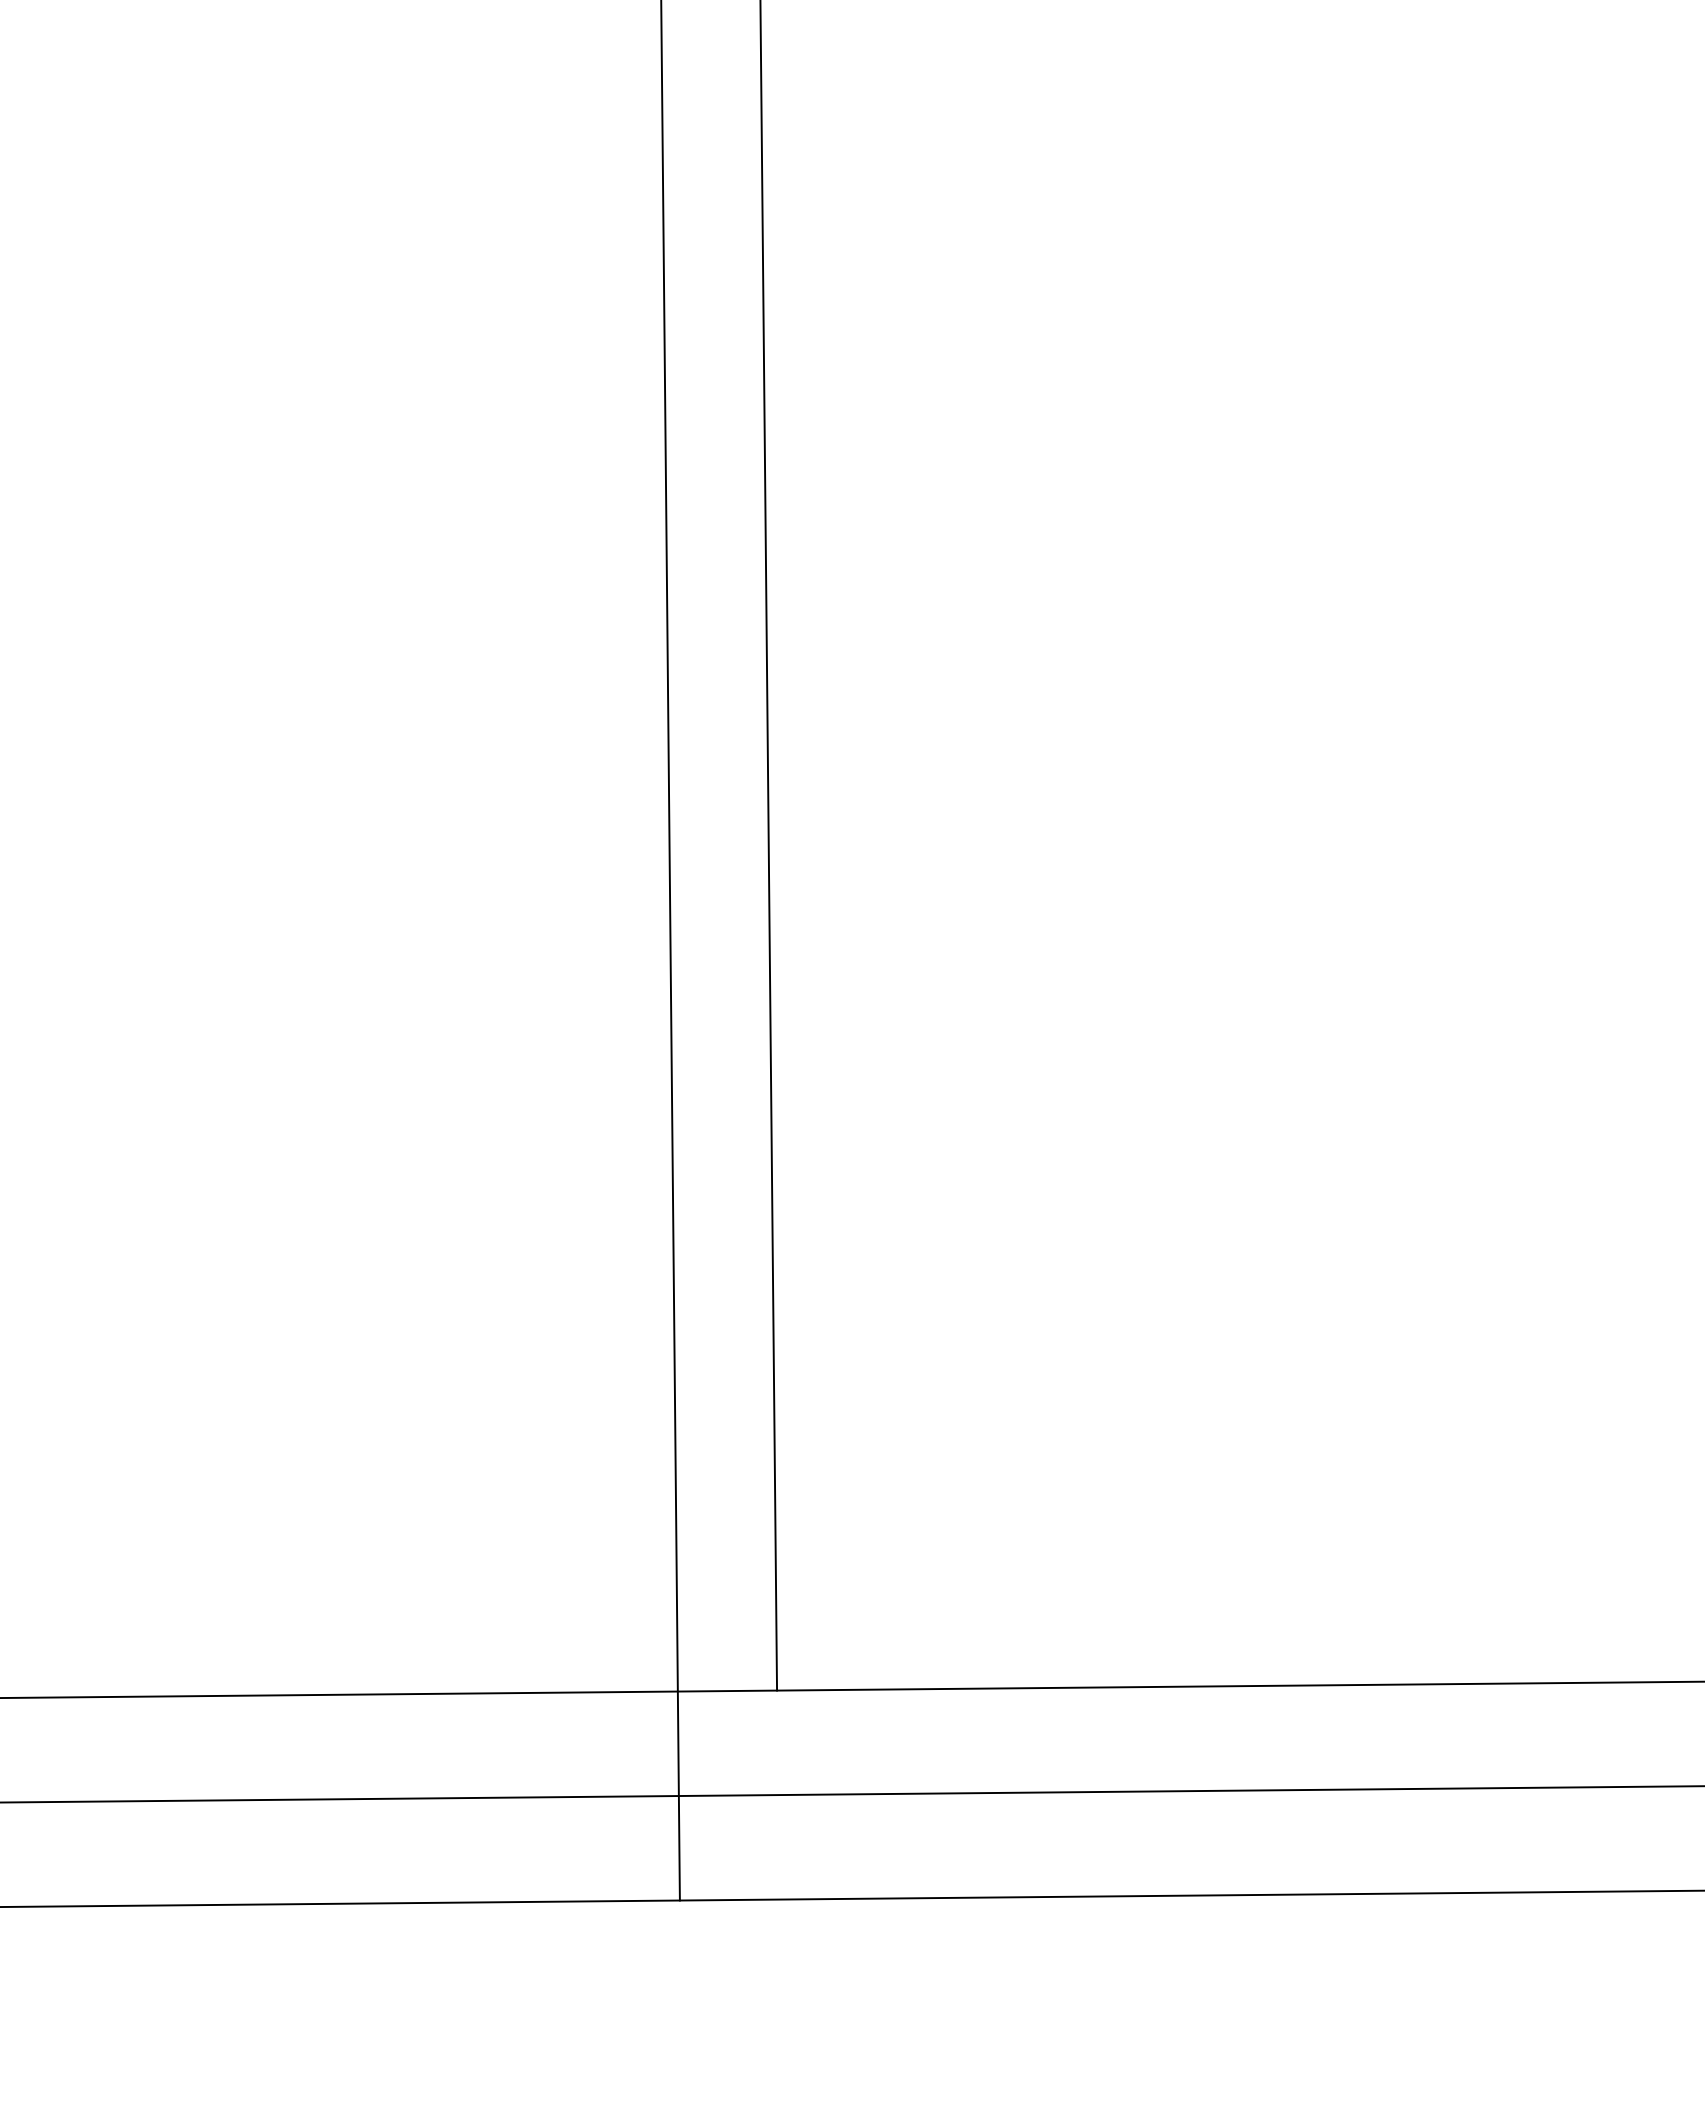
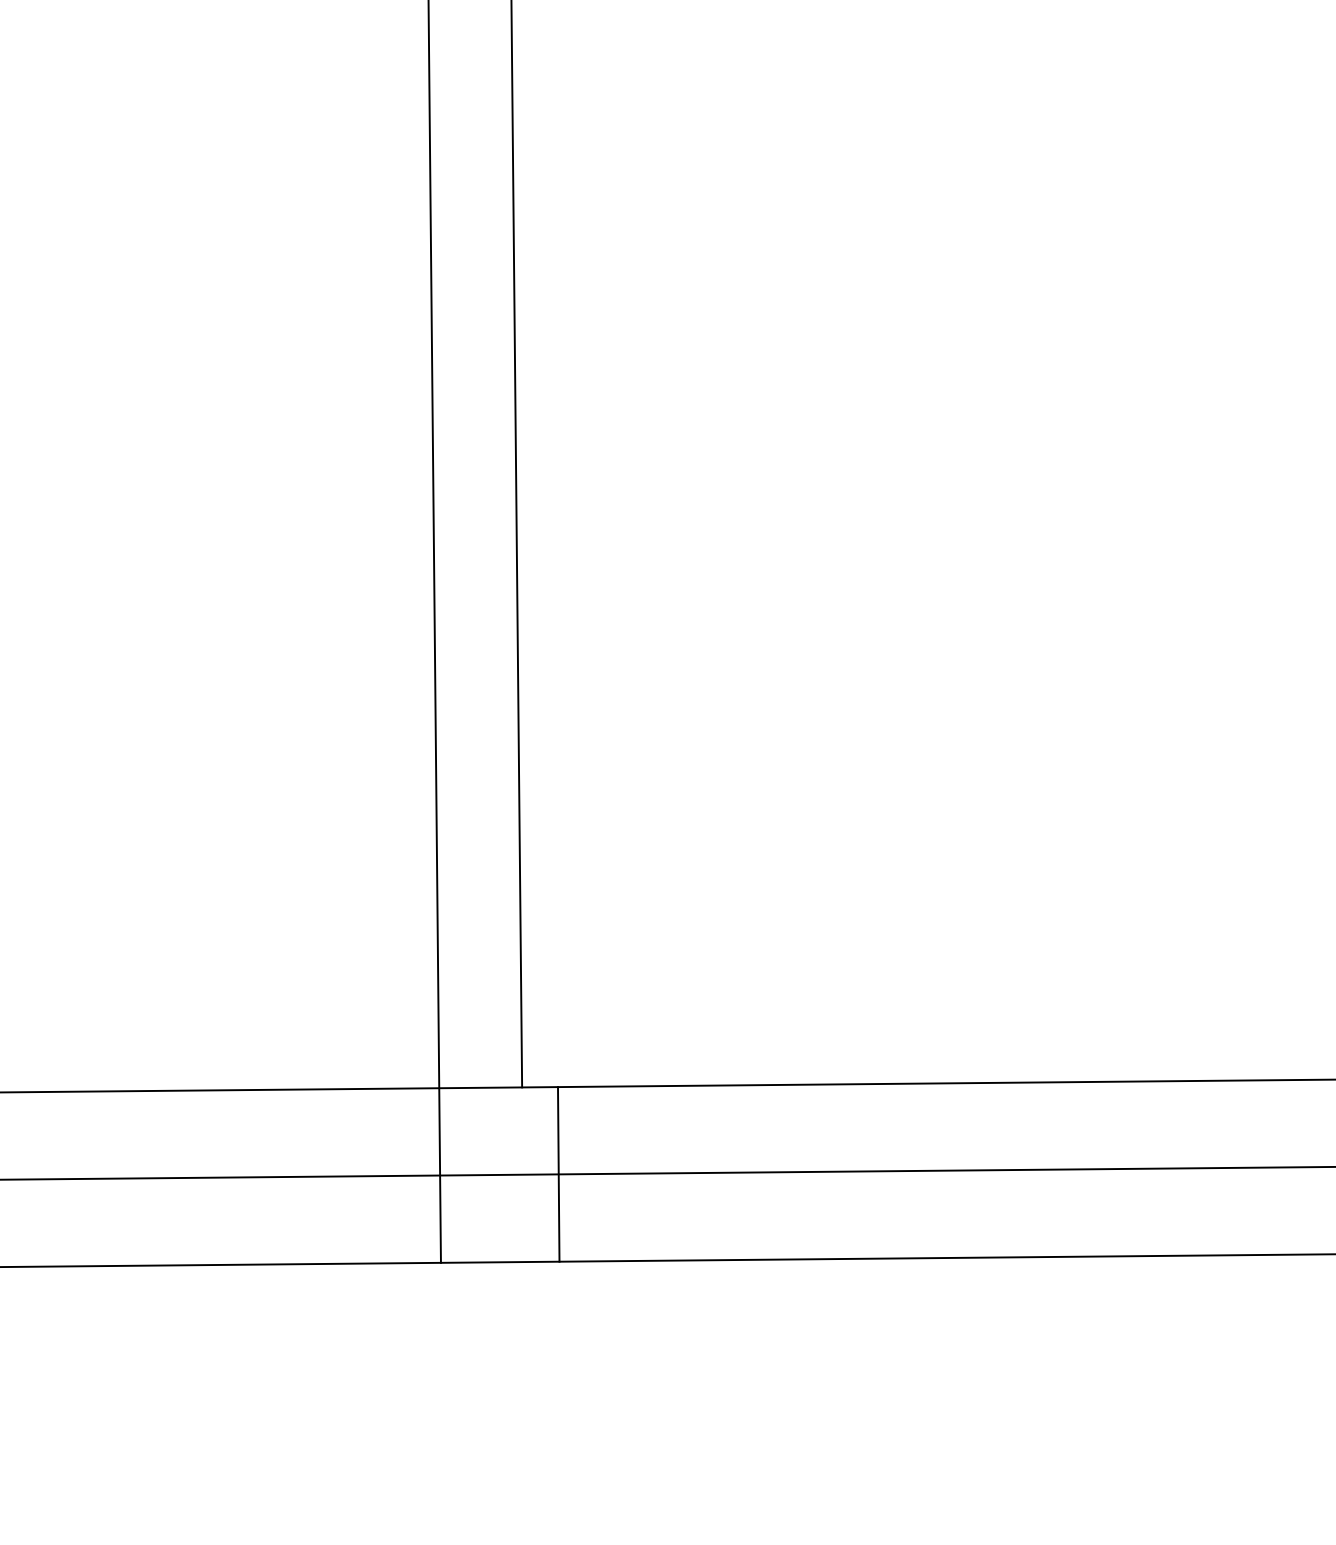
line: (820, 1794) -> (558, 1174), added

